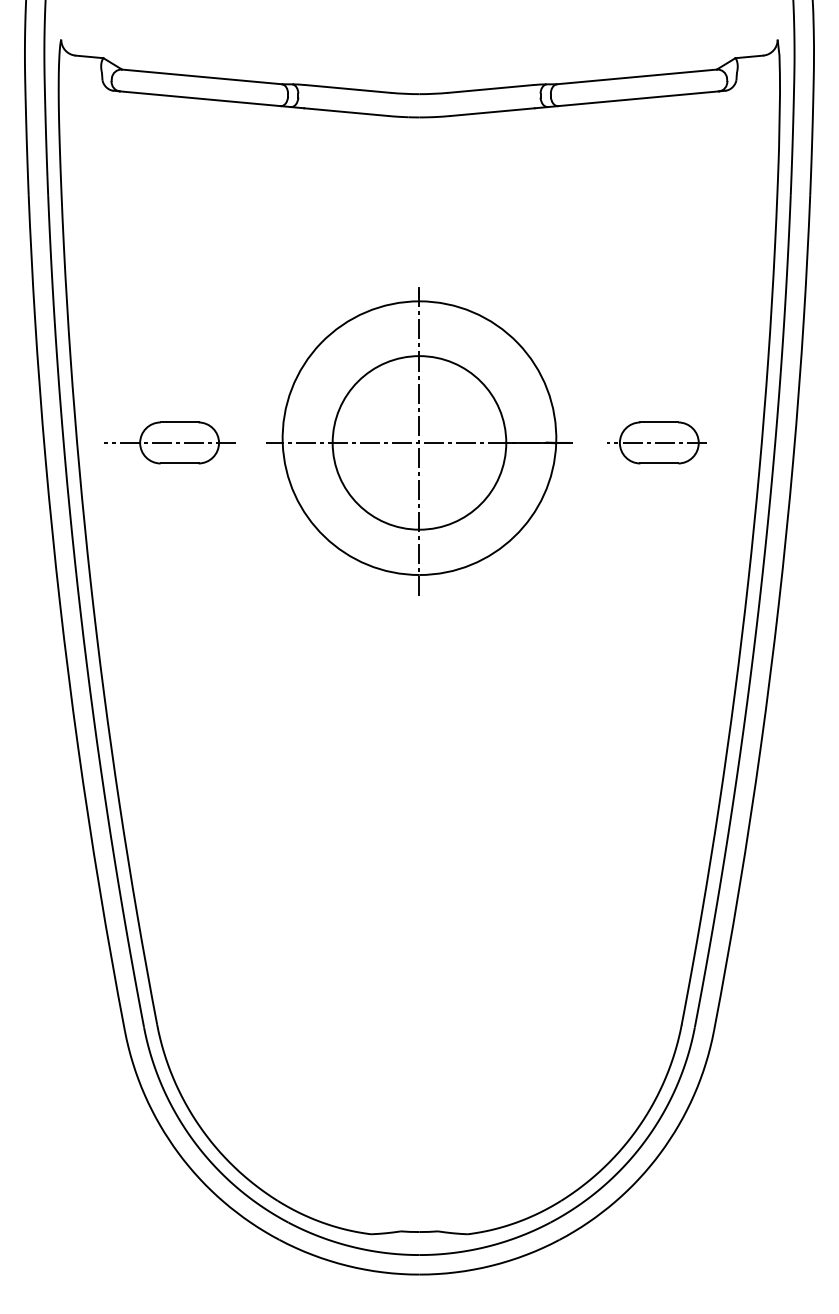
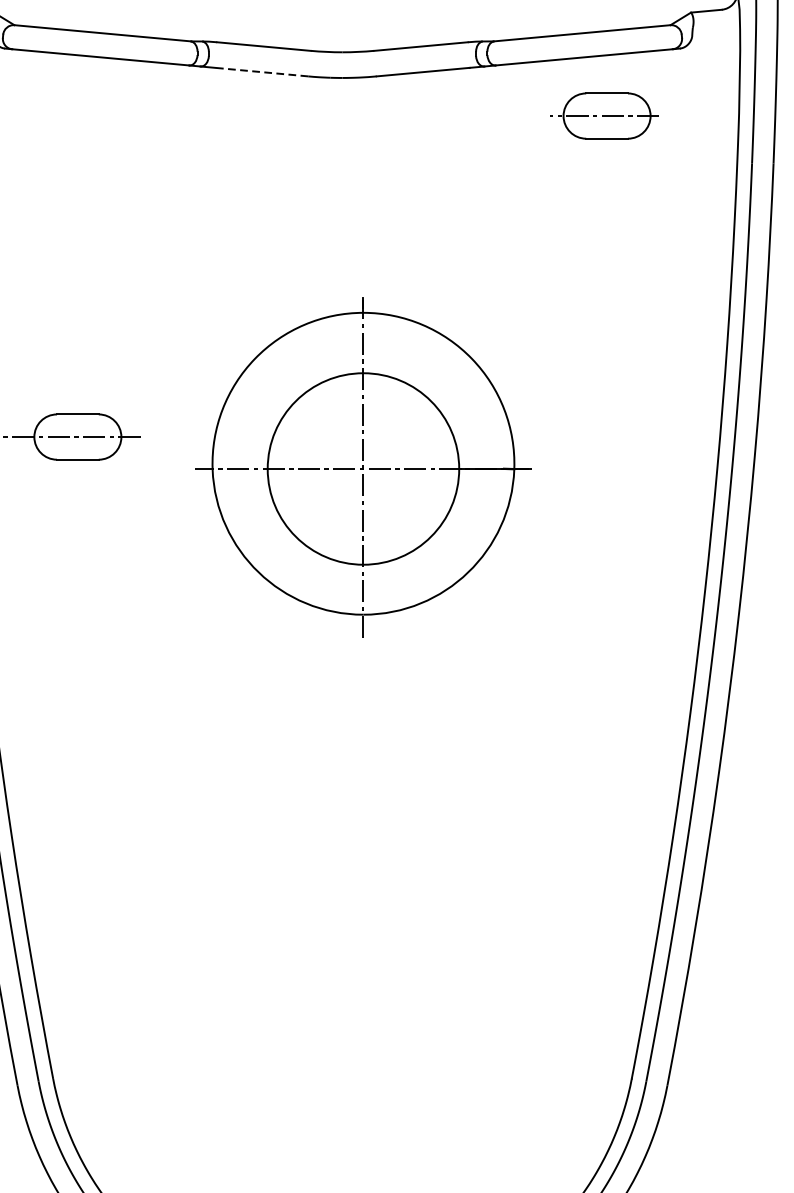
line: (345, 112) -> (260, 72), solid -> dashed
part: (419, 441) -> (363, 467), moved
part: (656, 442) -> (603, 115), moved

